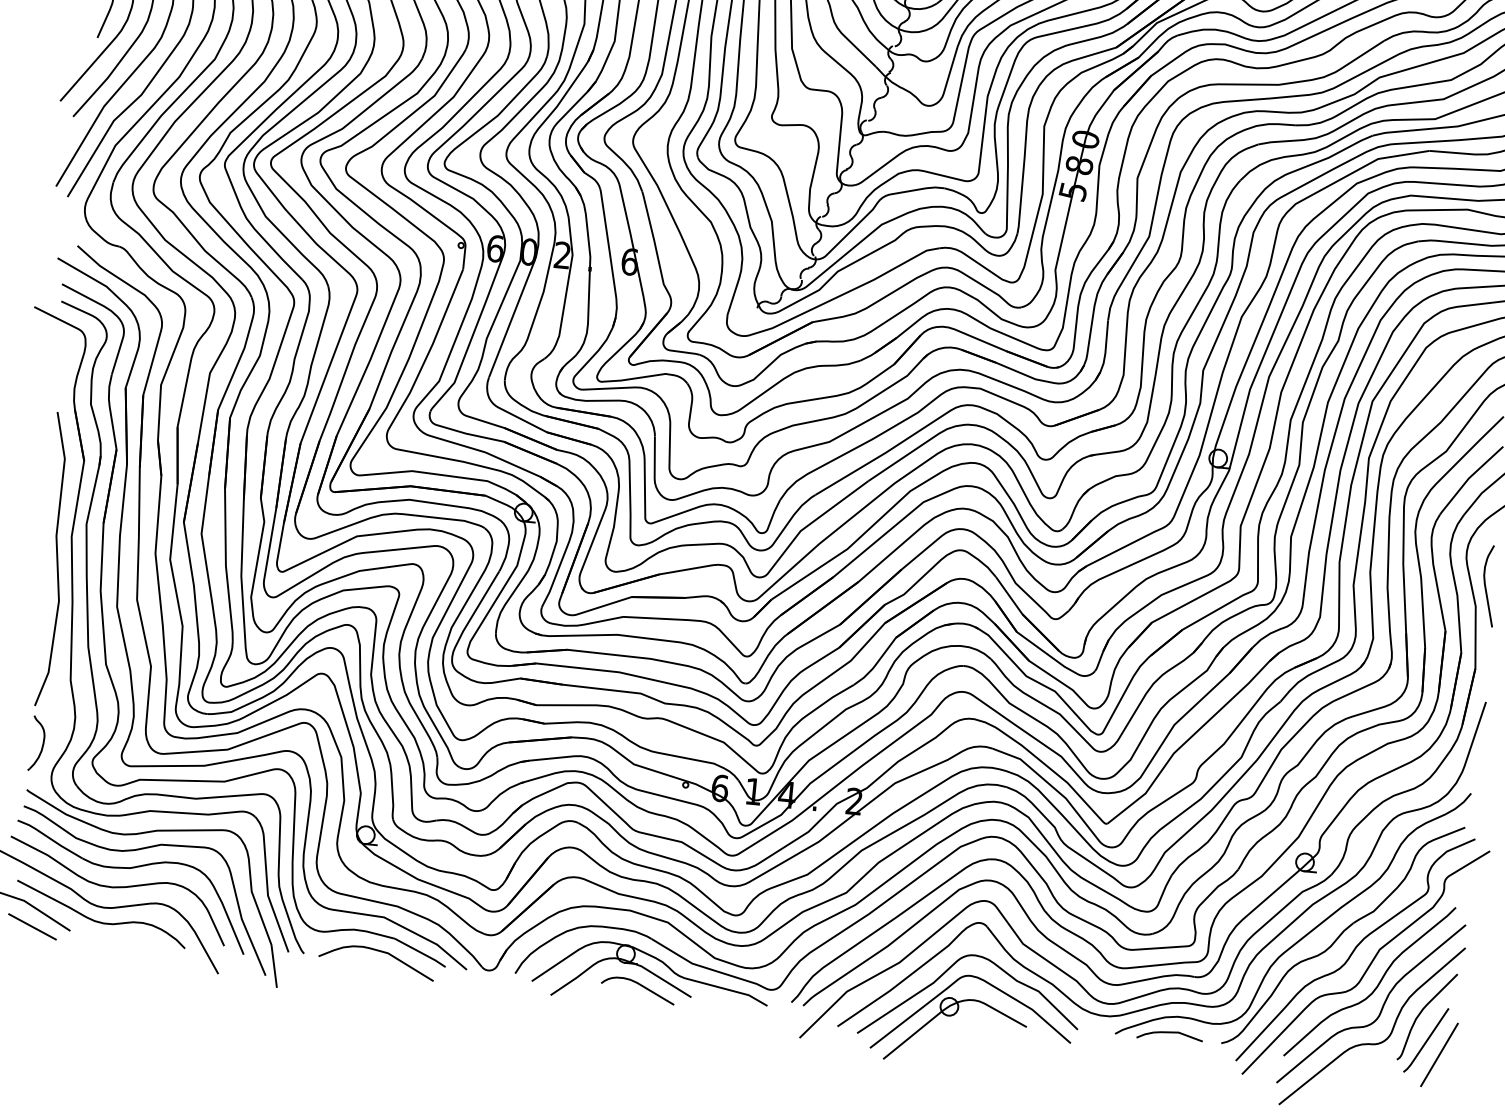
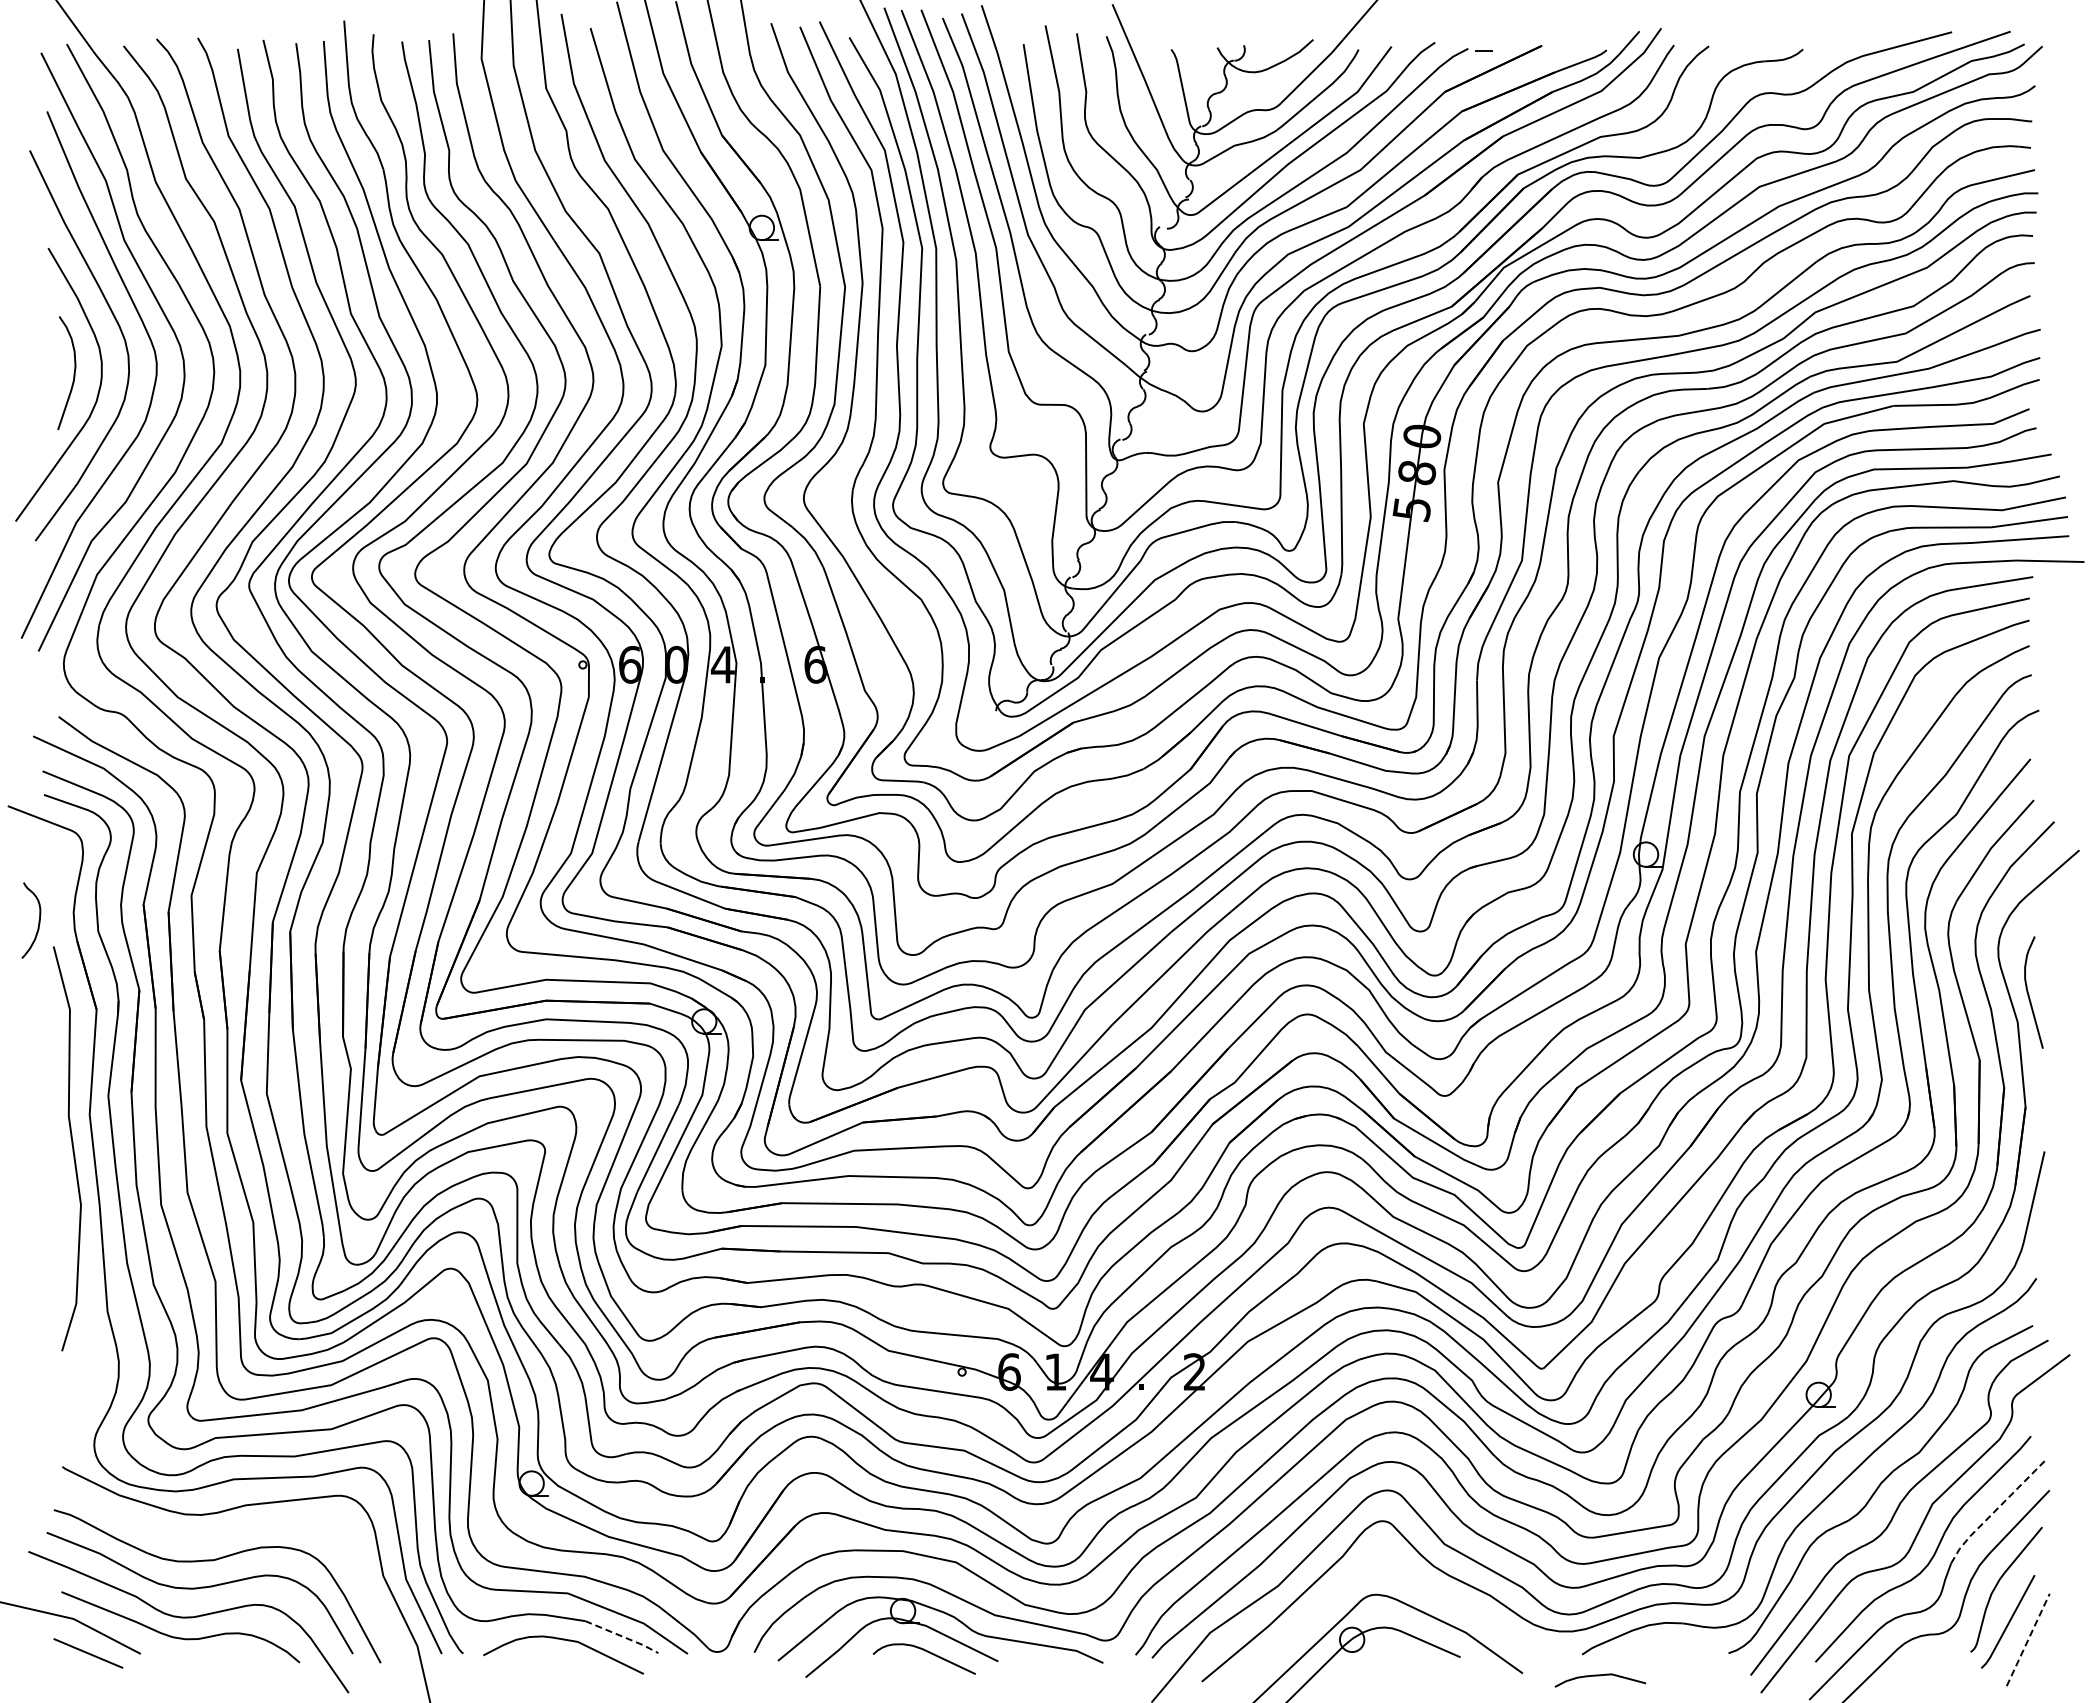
text: (562, 255) -> (722, 664), 2 -> 4
part: (42, 744) -> (38, 920), moved
curve: (138, 850) -> (223, 1534), removed
line: (421, 952) -> (623, 1636), solid -> dashed
line: (1425, 958) -> (1996, 1510), solid -> dashed
curve: (943, 975) -> (1339, 1597), removed
curve: (1170, 1033) -> (1600, 1676), moved
line: (1439, 1054) -> (2028, 1639), solid -> dashed

